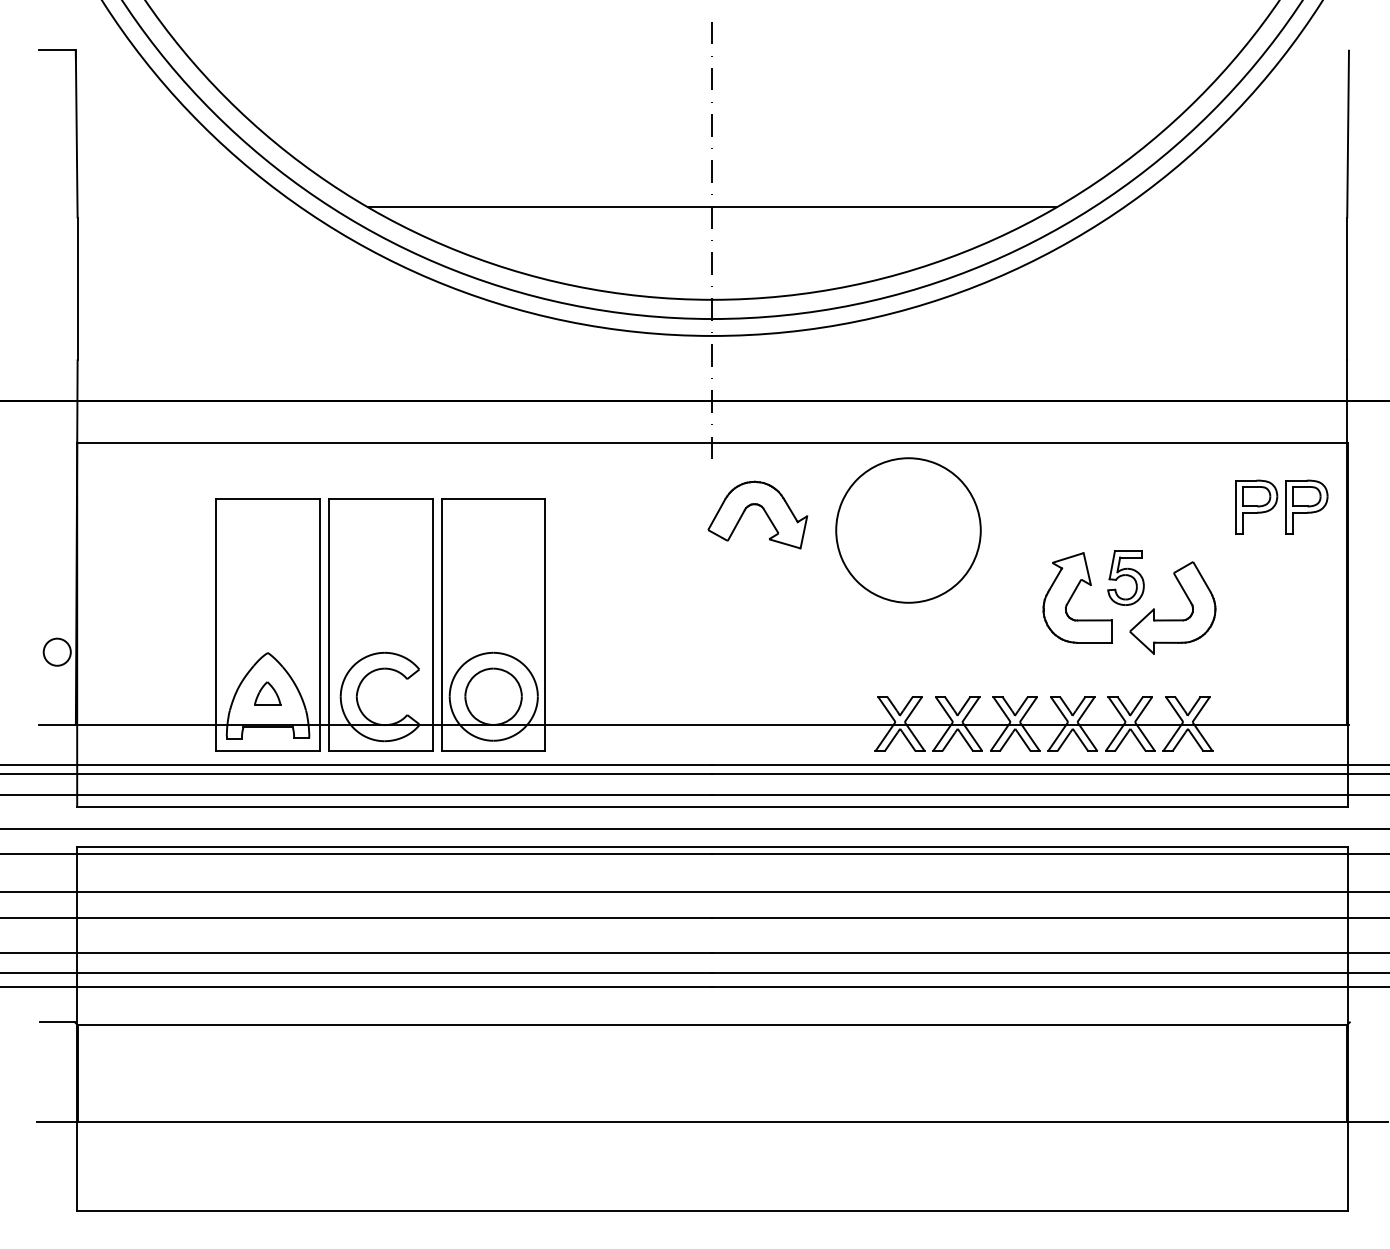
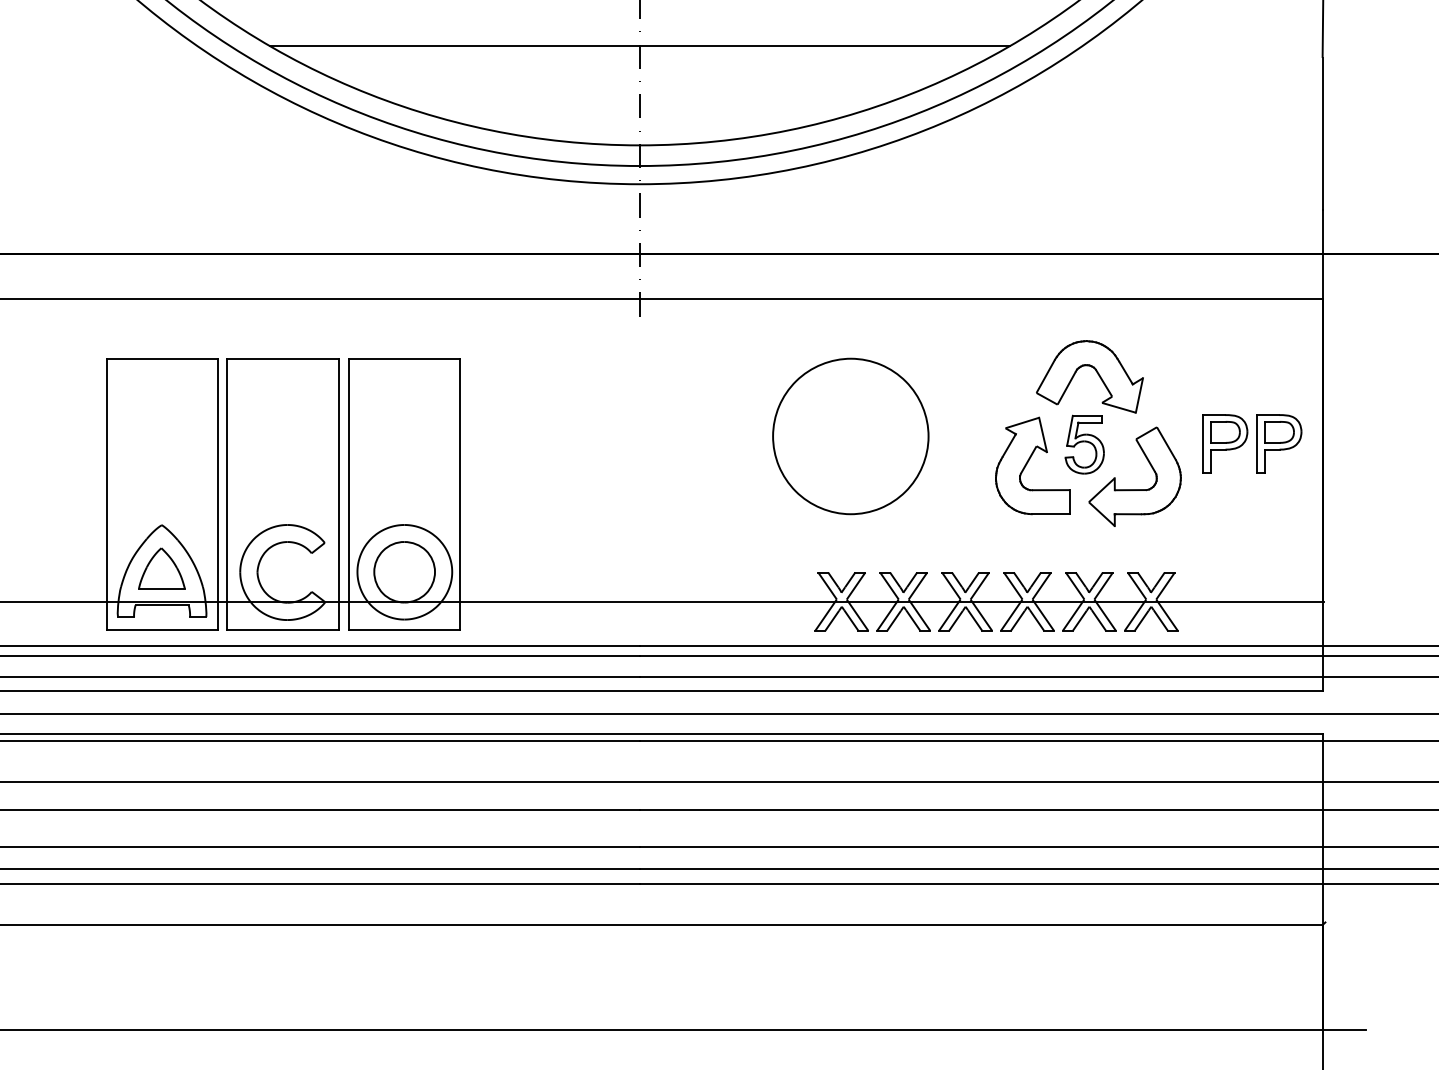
part: (1281, 506) -> (1251, 442), moved
part: (762, 509) -> (1094, 370), moved
part: (908, 530) -> (850, 436), moved
part: (267, 693) -> (161, 568), size x1.67

